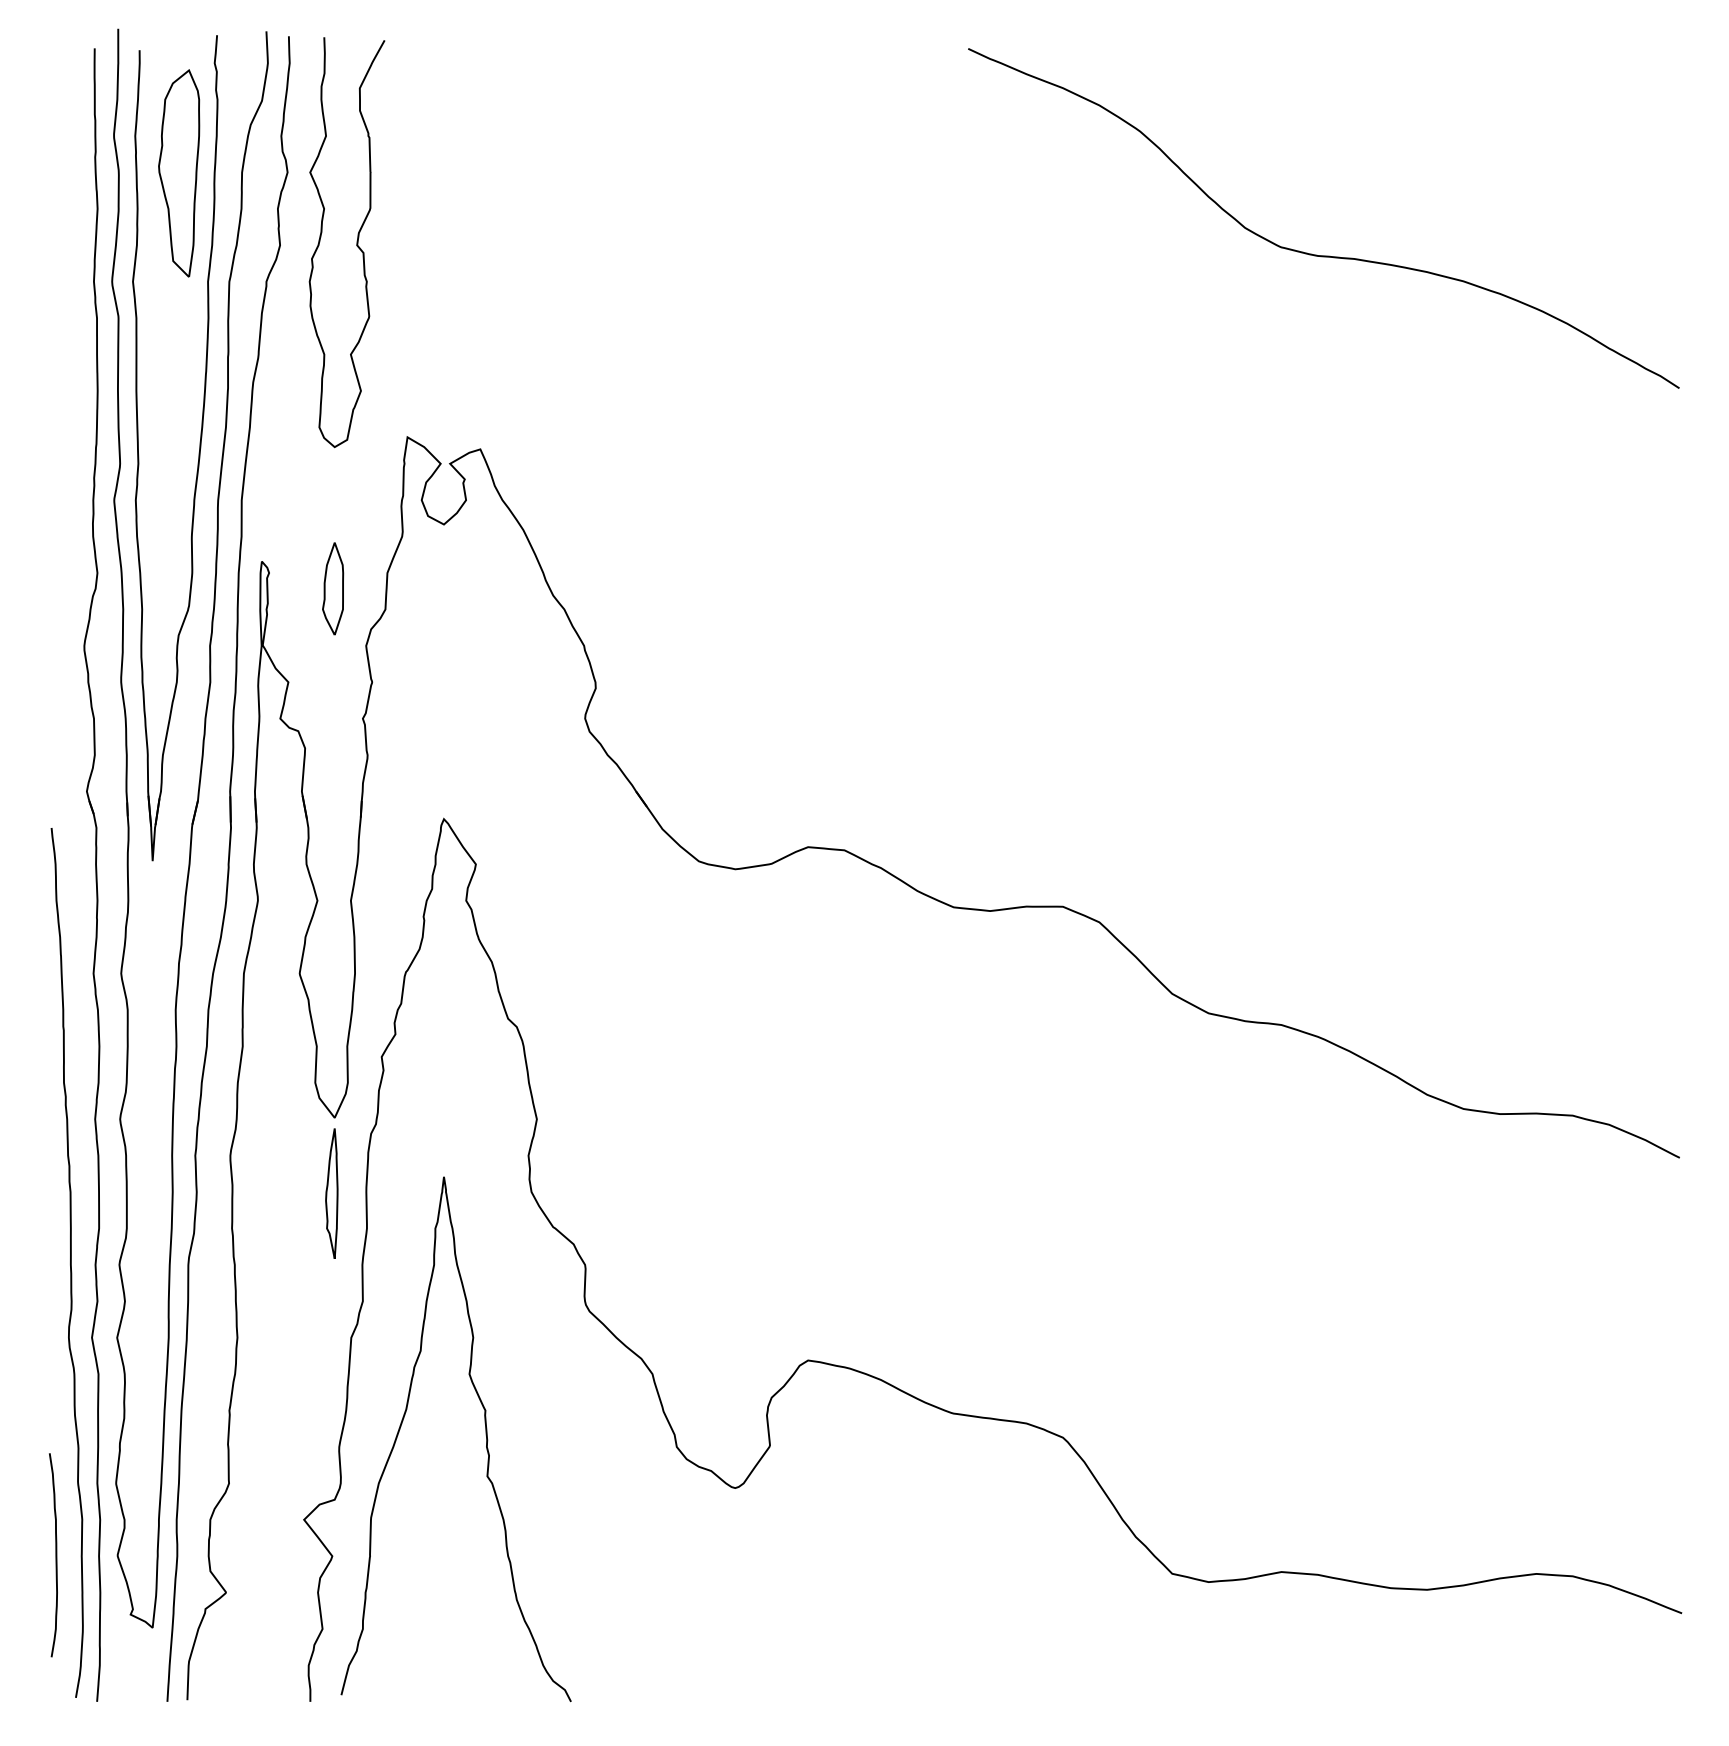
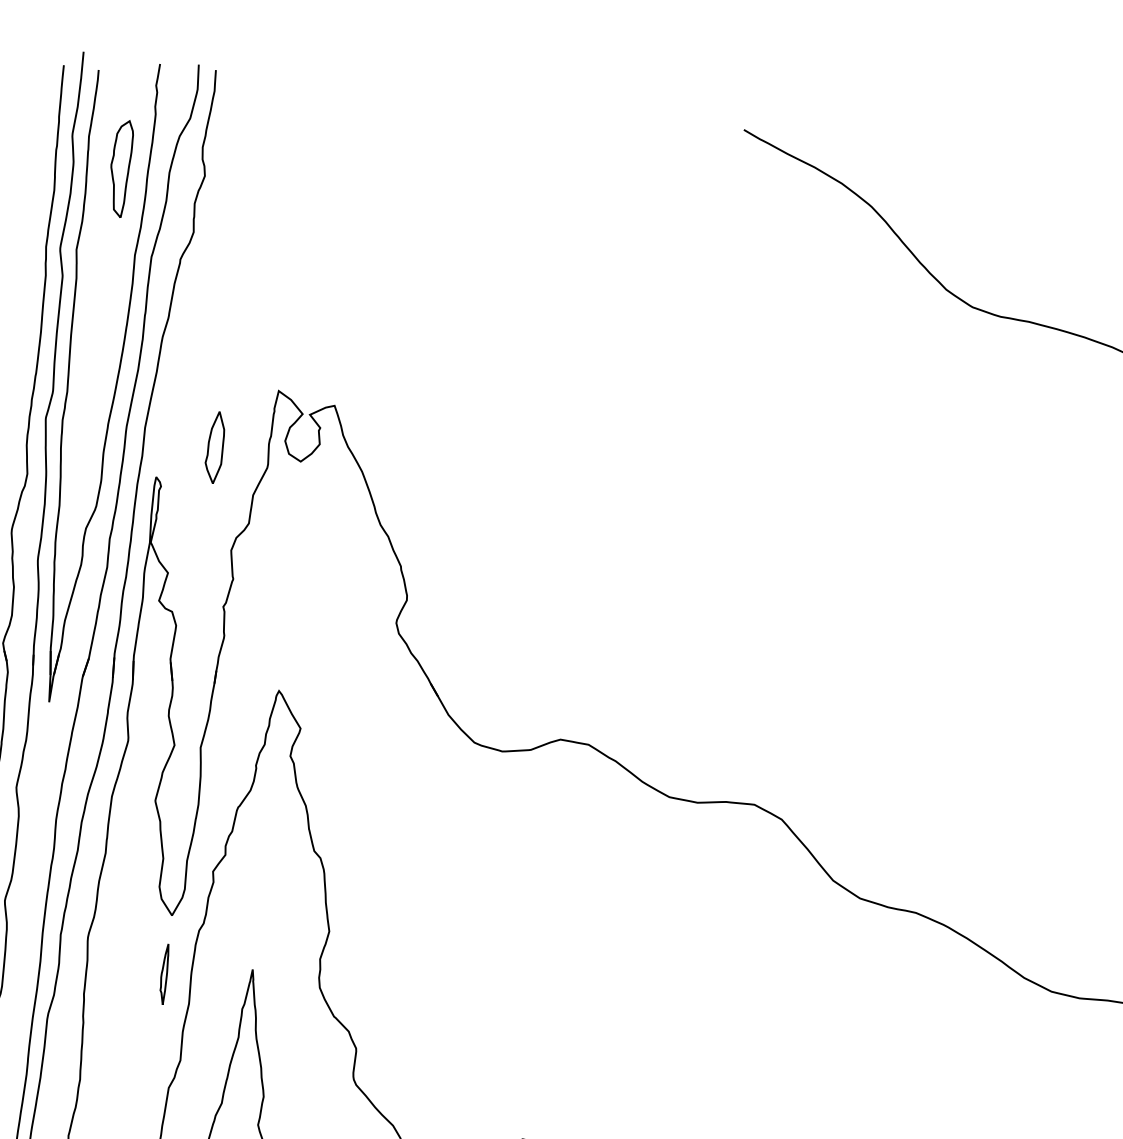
part: (179, 173) -> (120, 168), size x0.6
curve: (356, 242) -> (253, 235), removed
part: (333, 588) -> (215, 447), moved
part: (331, 1193) -> (163, 974), size x0.6

